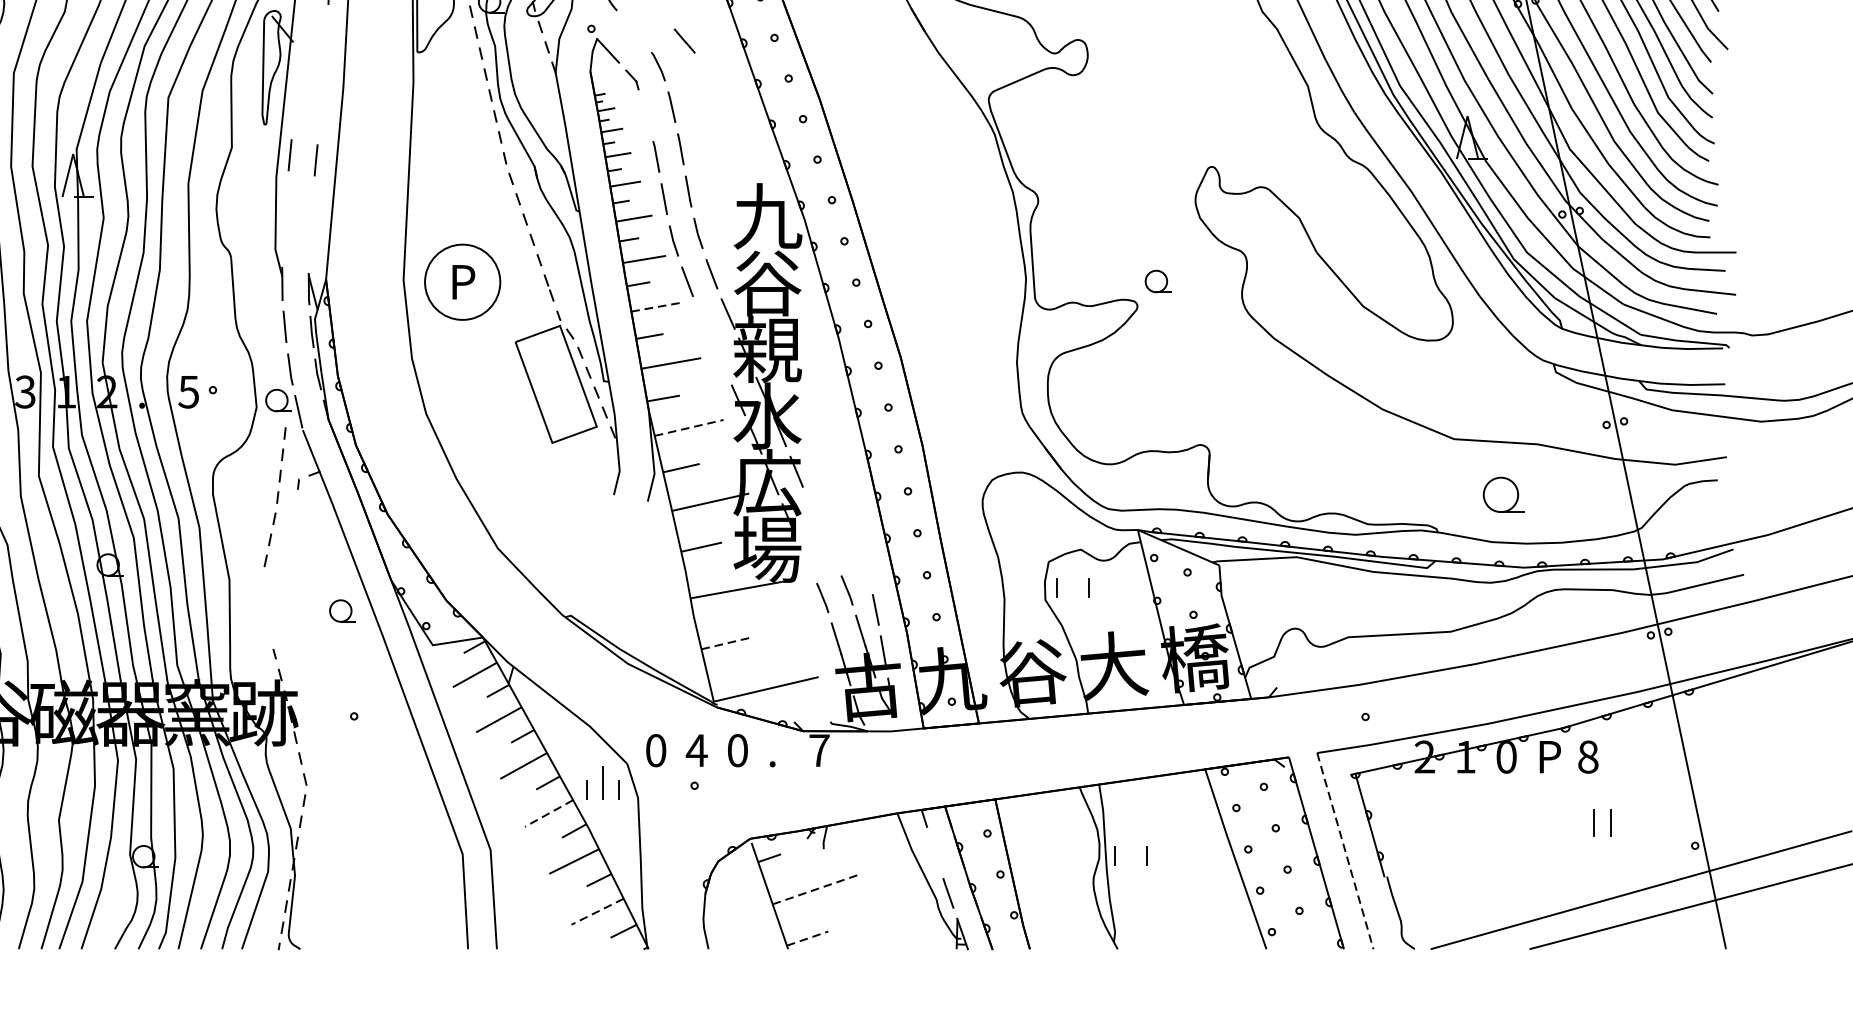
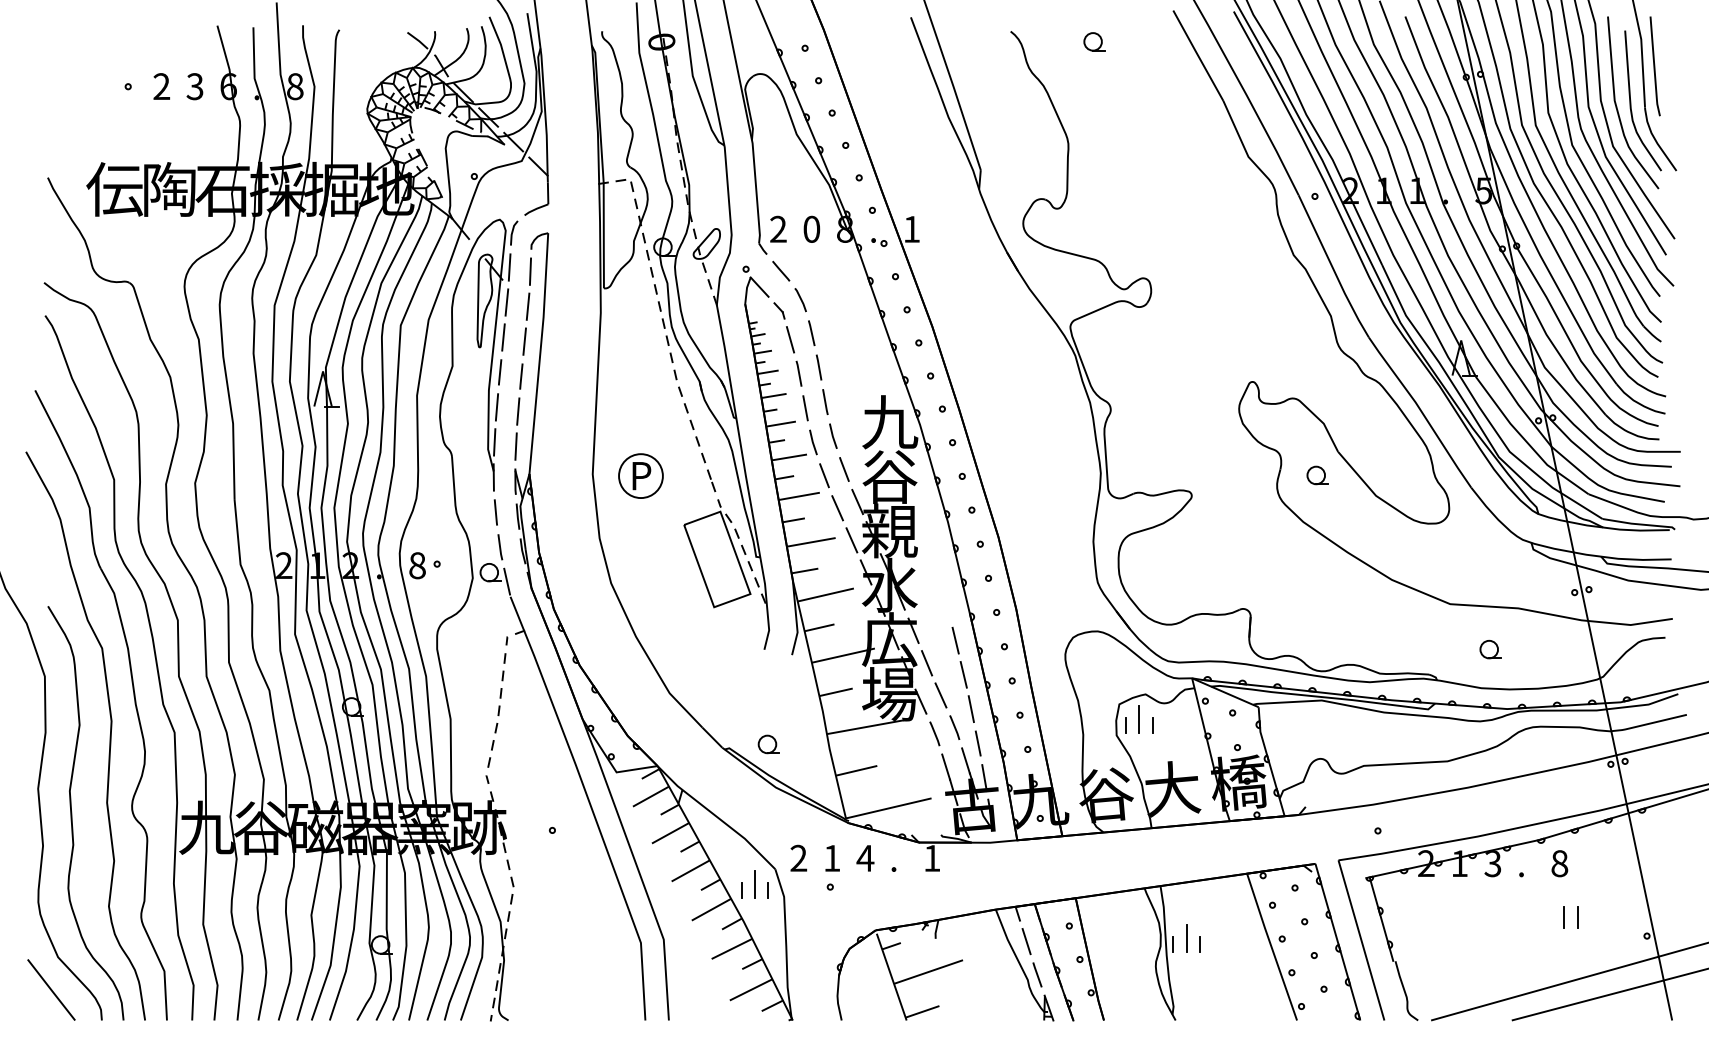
line: (301, 26) -> (509, 267), added
line: (327, 31) -> (530, 271), added
line: (685, 40) -> (781, 270), moved
line: (297, 69) -> (506, 302), added
line: (323, 74) -> (527, 306), added
line: (294, 112) -> (503, 337), added
line: (645, 114) -> (790, 339), added
line: (319, 117) -> (524, 341), added
line: (285, 198) -> (496, 407), added
line: (312, 203) -> (518, 411), added
line: (283, 241) -> (494, 442), added
line: (308, 246) -> (515, 446), added
part: (1157, 281) -> (1317, 475), moved
circle: (462, 282) -> (640, 476), size x0.71
line: (656, 307) -> (799, 496), dashed -> solid
line: (703, 321) -> (837, 508), added
line: (720, 361) -> (851, 540), added
text: (24, 391) -> (283, 565), 3 -> 2
text: (187, 391) -> (416, 565), 5 -> 8
line: (688, 428) -> (825, 595), dashed -> solid
line: (848, 483) -> (955, 640), added
part: (1503, 494) -> (1490, 649), size x0.62
part: (274, 497) -> (496, 710), moved
line: (812, 511) -> (926, 663), added
line: (857, 525) -> (963, 674), added
line: (829, 551) -> (940, 695), added
line: (805, 558) -> (920, 701), added
line: (866, 568) -> (970, 709), added
line: (1073, 580) -> (1139, 719), added
part: (342, 611) -> (768, 744), moved
line: (727, 642) -> (857, 770), dashed -> solid
text: (655, 749) -> (798, 857), 0 -> 2
text: (737, 749) -> (865, 857), 0 -> 4
text: (697, 750) -> (832, 858), 4 -> 1
text: (819, 750) -> (932, 858), 7 -> 1
text: (1549, 756) -> (1528, 863), P -> .
text: (1505, 758) -> (1492, 864), 0 -> 3
line: (549, 813) -> (711, 909), dashed -> solid
line: (1131, 848) -> (1186, 938), added
line: (934, 852) -> (1026, 941), added
line: (1345, 852) -> (1361, 941), dashed -> solid
line: (814, 889) -> (928, 971), dashed -> solid
line: (598, 911) -> (751, 989), dashed -> solid
line: (807, 938) -> (922, 1011), dashed -> solid

